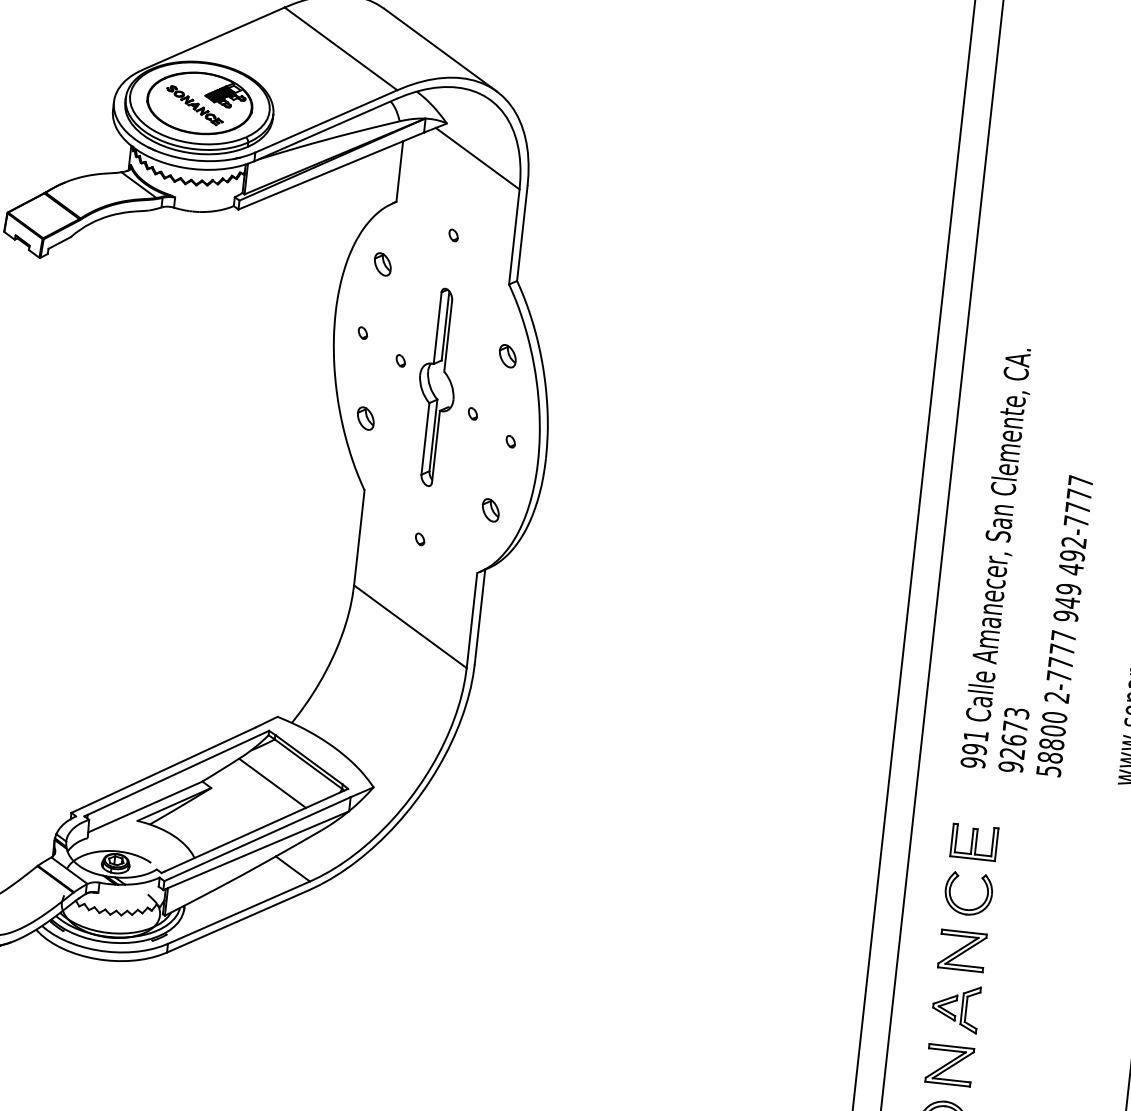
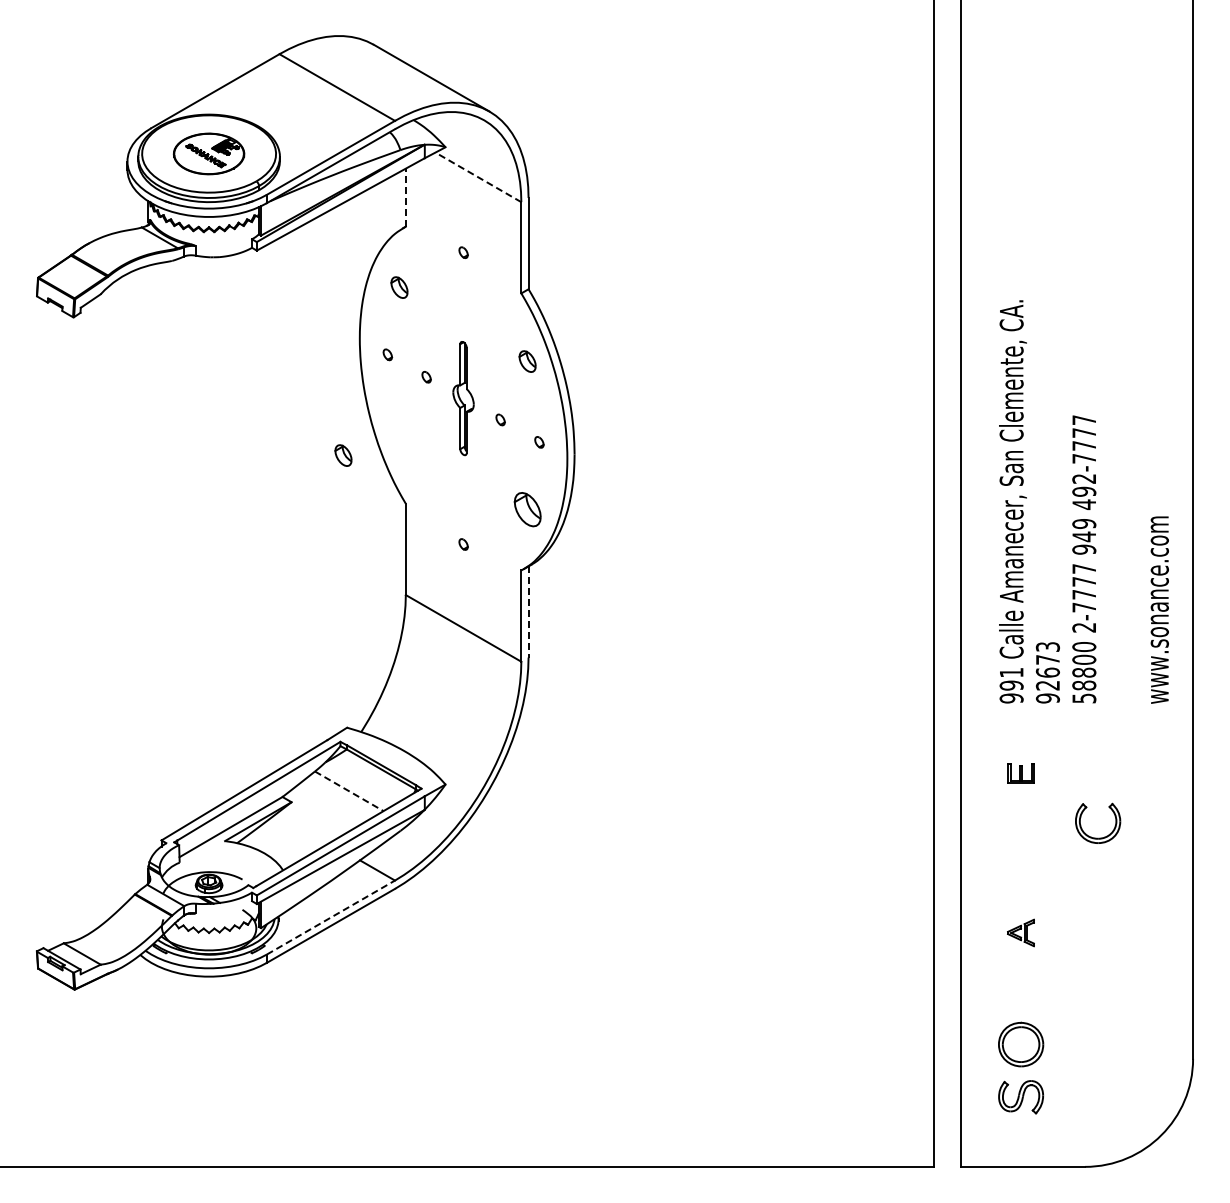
part: (199, 102) -> (208, 153), size x0.7
line: (477, 158) -> (478, 177), solid -> dashed
line: (399, 171) -> (405, 197), solid -> dashed
part: (436, 387) -> (463, 398), size x0.6
part: (365, 418) -> (343, 455), moved
part: (490, 510) -> (527, 509), size x1.6
line: (479, 617) -> (528, 612), solid -> dashed
line: (272, 783) -> (349, 791), solid -> dashed
part: (974, 842) -> (1021, 773), size x0.6
part: (967, 908) -> (1098, 837), moved
line: (238, 912) -> (330, 917), solid -> dashed
part: (961, 950) -> (1020, 877), removed
part: (955, 1007) -> (1020, 932), size x0.6
part: (949, 1064) -> (1020, 987), removed

